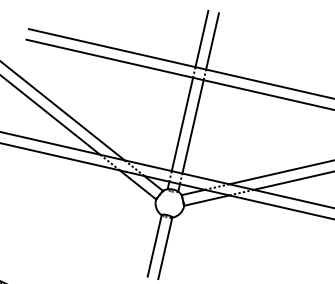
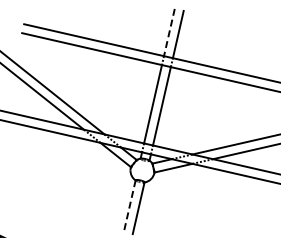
line: (202, 40) -> (169, 33), solid -> dashed
line: (154, 246) -> (129, 206), solid -> dashed

